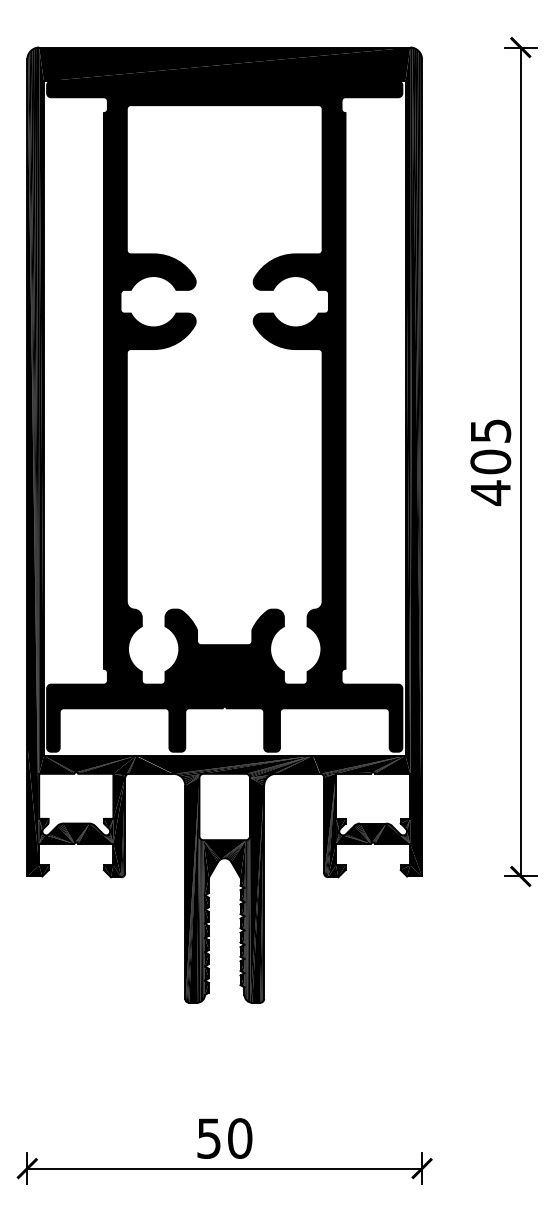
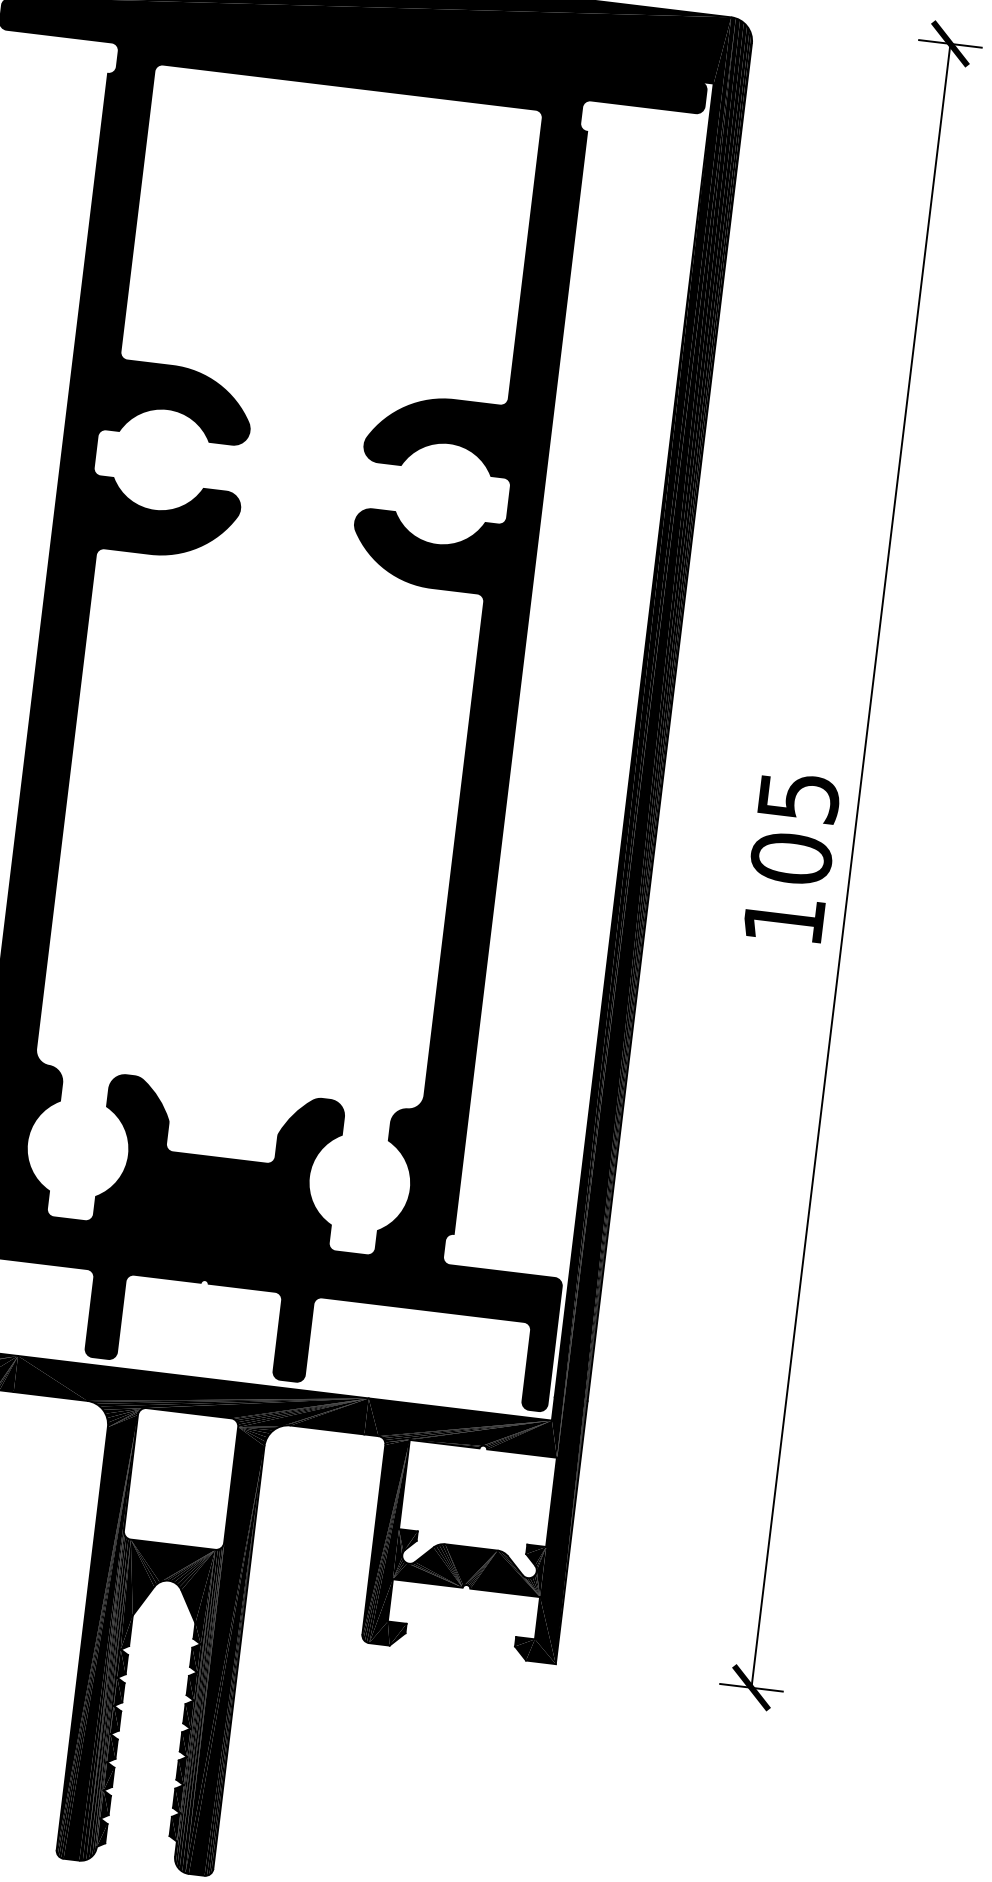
text: (490, 493) -> (783, 921), 405 -> 105

